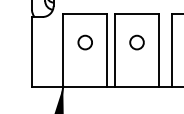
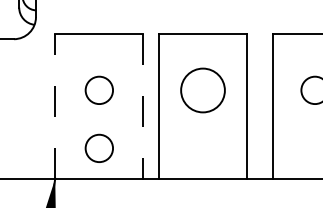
circle: (136, 42) -> (201, 90), size x1.6
line: (63, 50) -> (55, 106), solid -> dashed
line: (107, 51) -> (143, 108), solid -> dashed
circle: (84, 71) -> (97, 148), added

